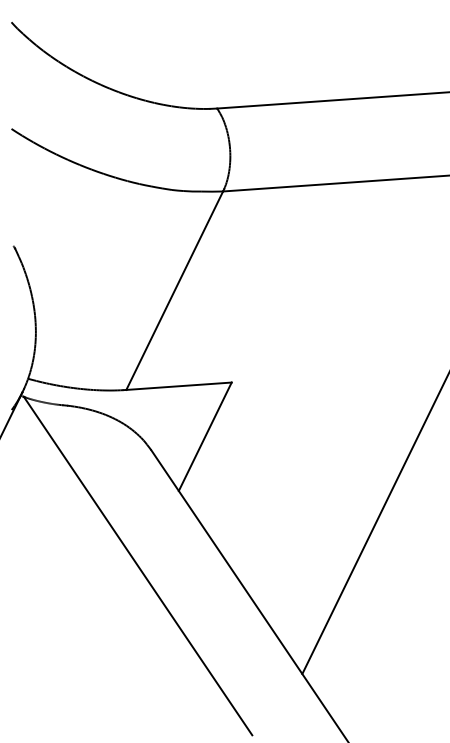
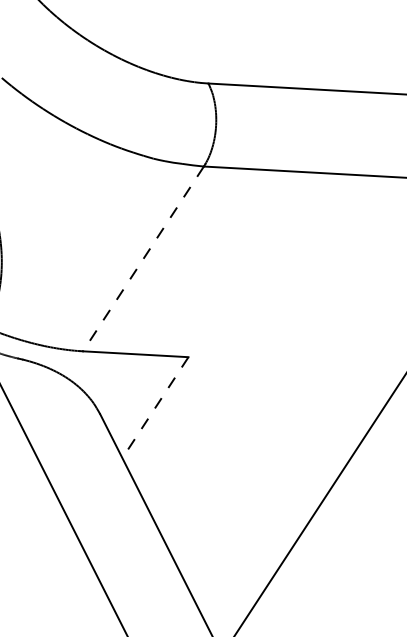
line: (174, 291) -> (143, 259), solid -> dashed
line: (205, 437) -> (155, 408), solid -> dashed

